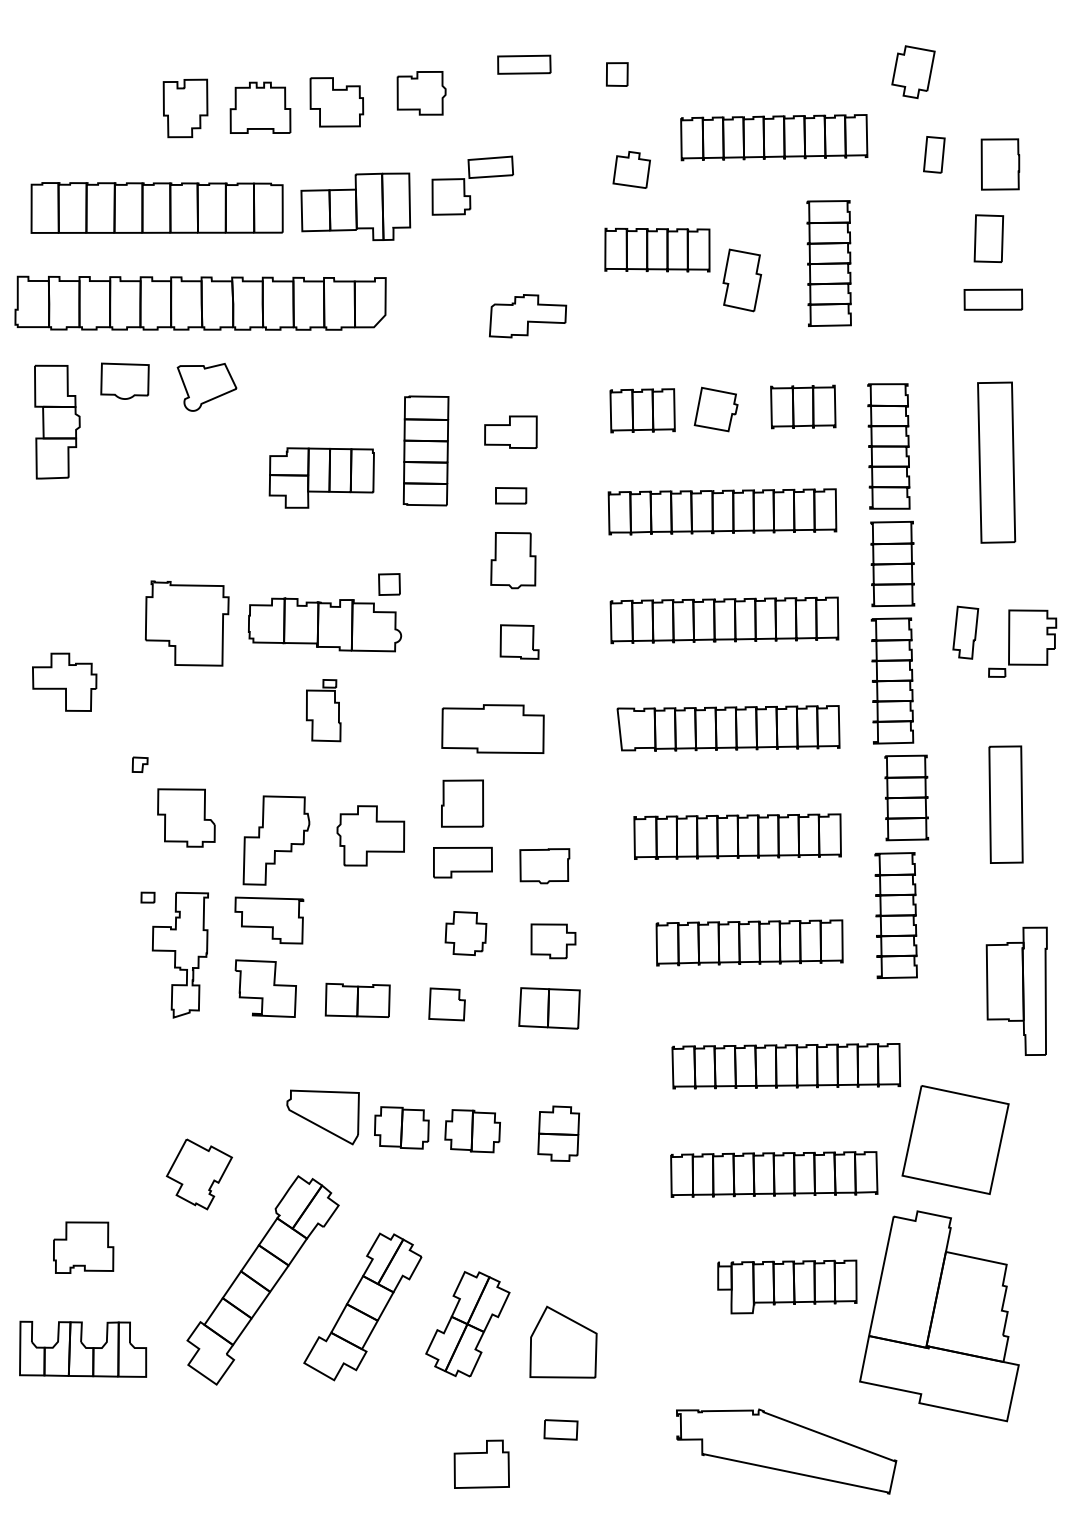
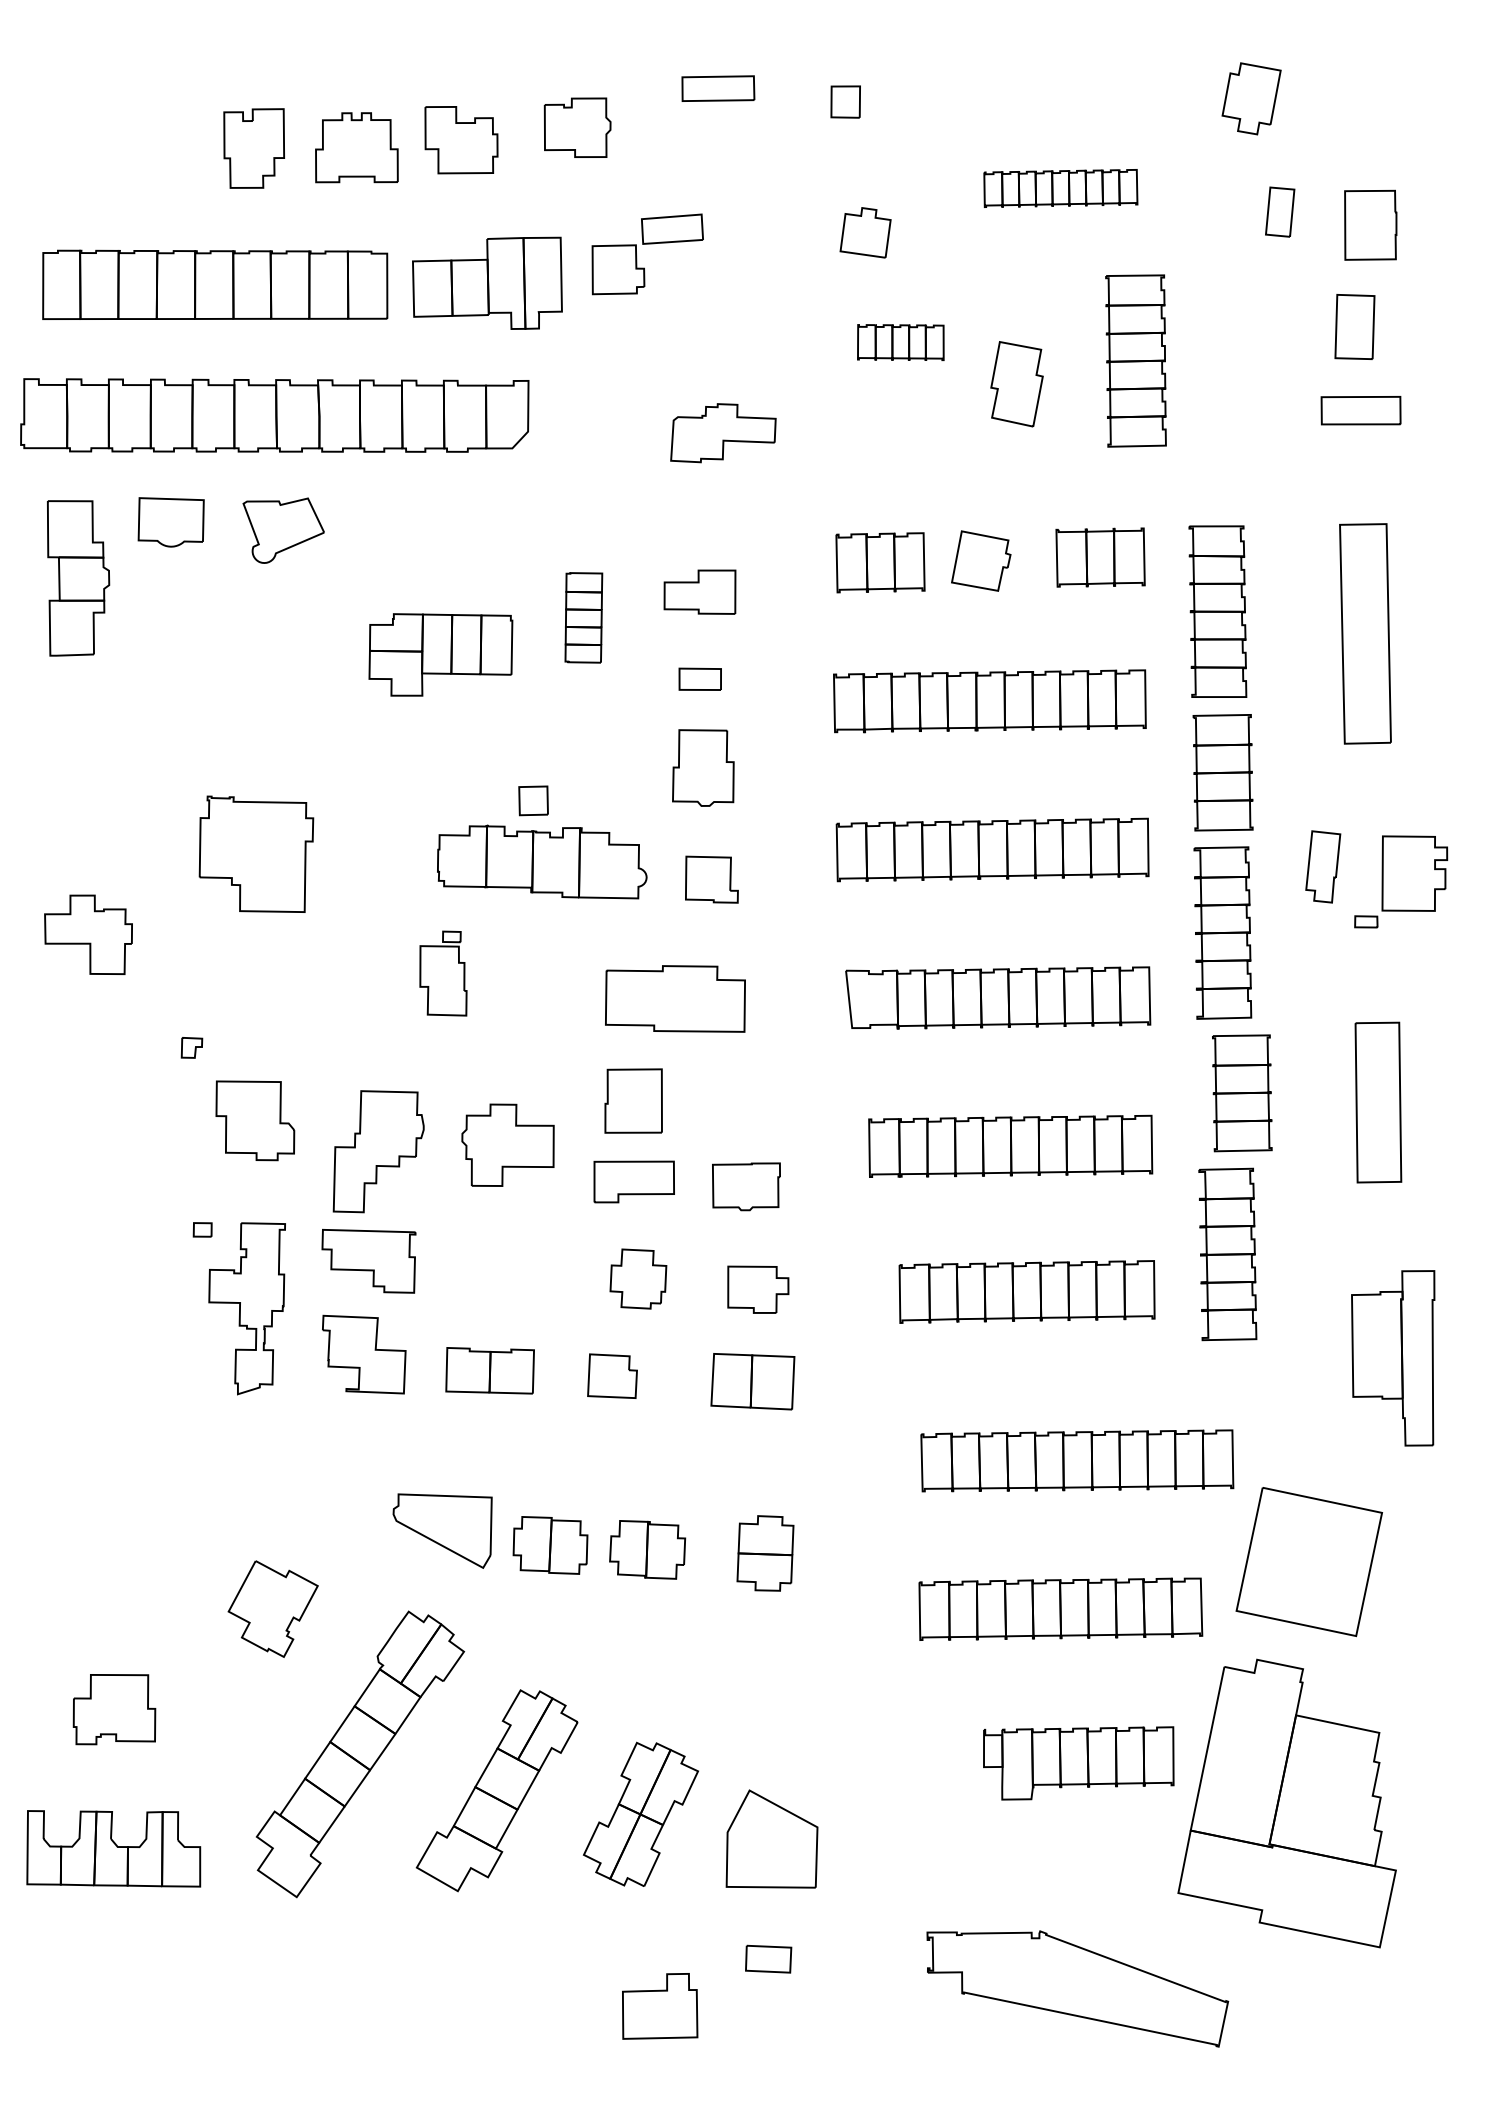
part: (774, 137) -> (1060, 188), size x0.6
part: (657, 250) -> (900, 342), size x0.6
part: (425, 450) -> (583, 617), size x0.6
part: (325, 624) -> (542, 861), moved

